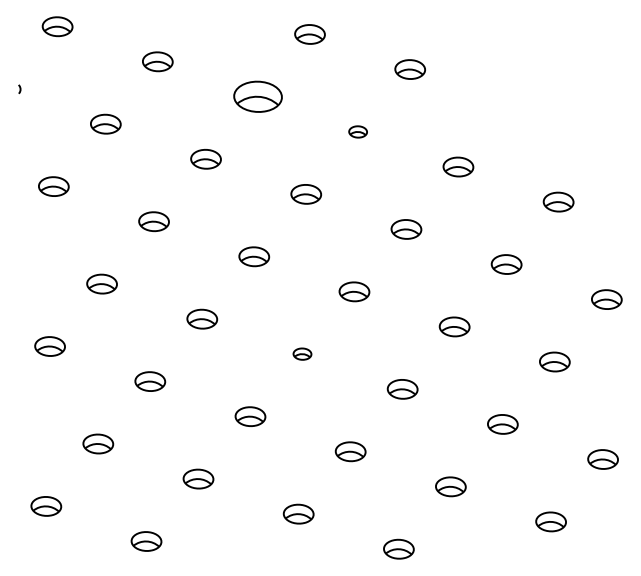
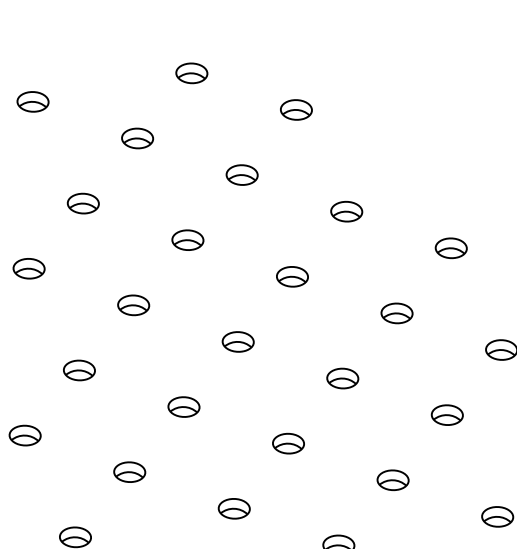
part: (257, 96) -> (137, 138), size x0.62
part: (357, 131) -> (241, 174), size x1.67
part: (302, 353) -> (184, 406), size x1.67

